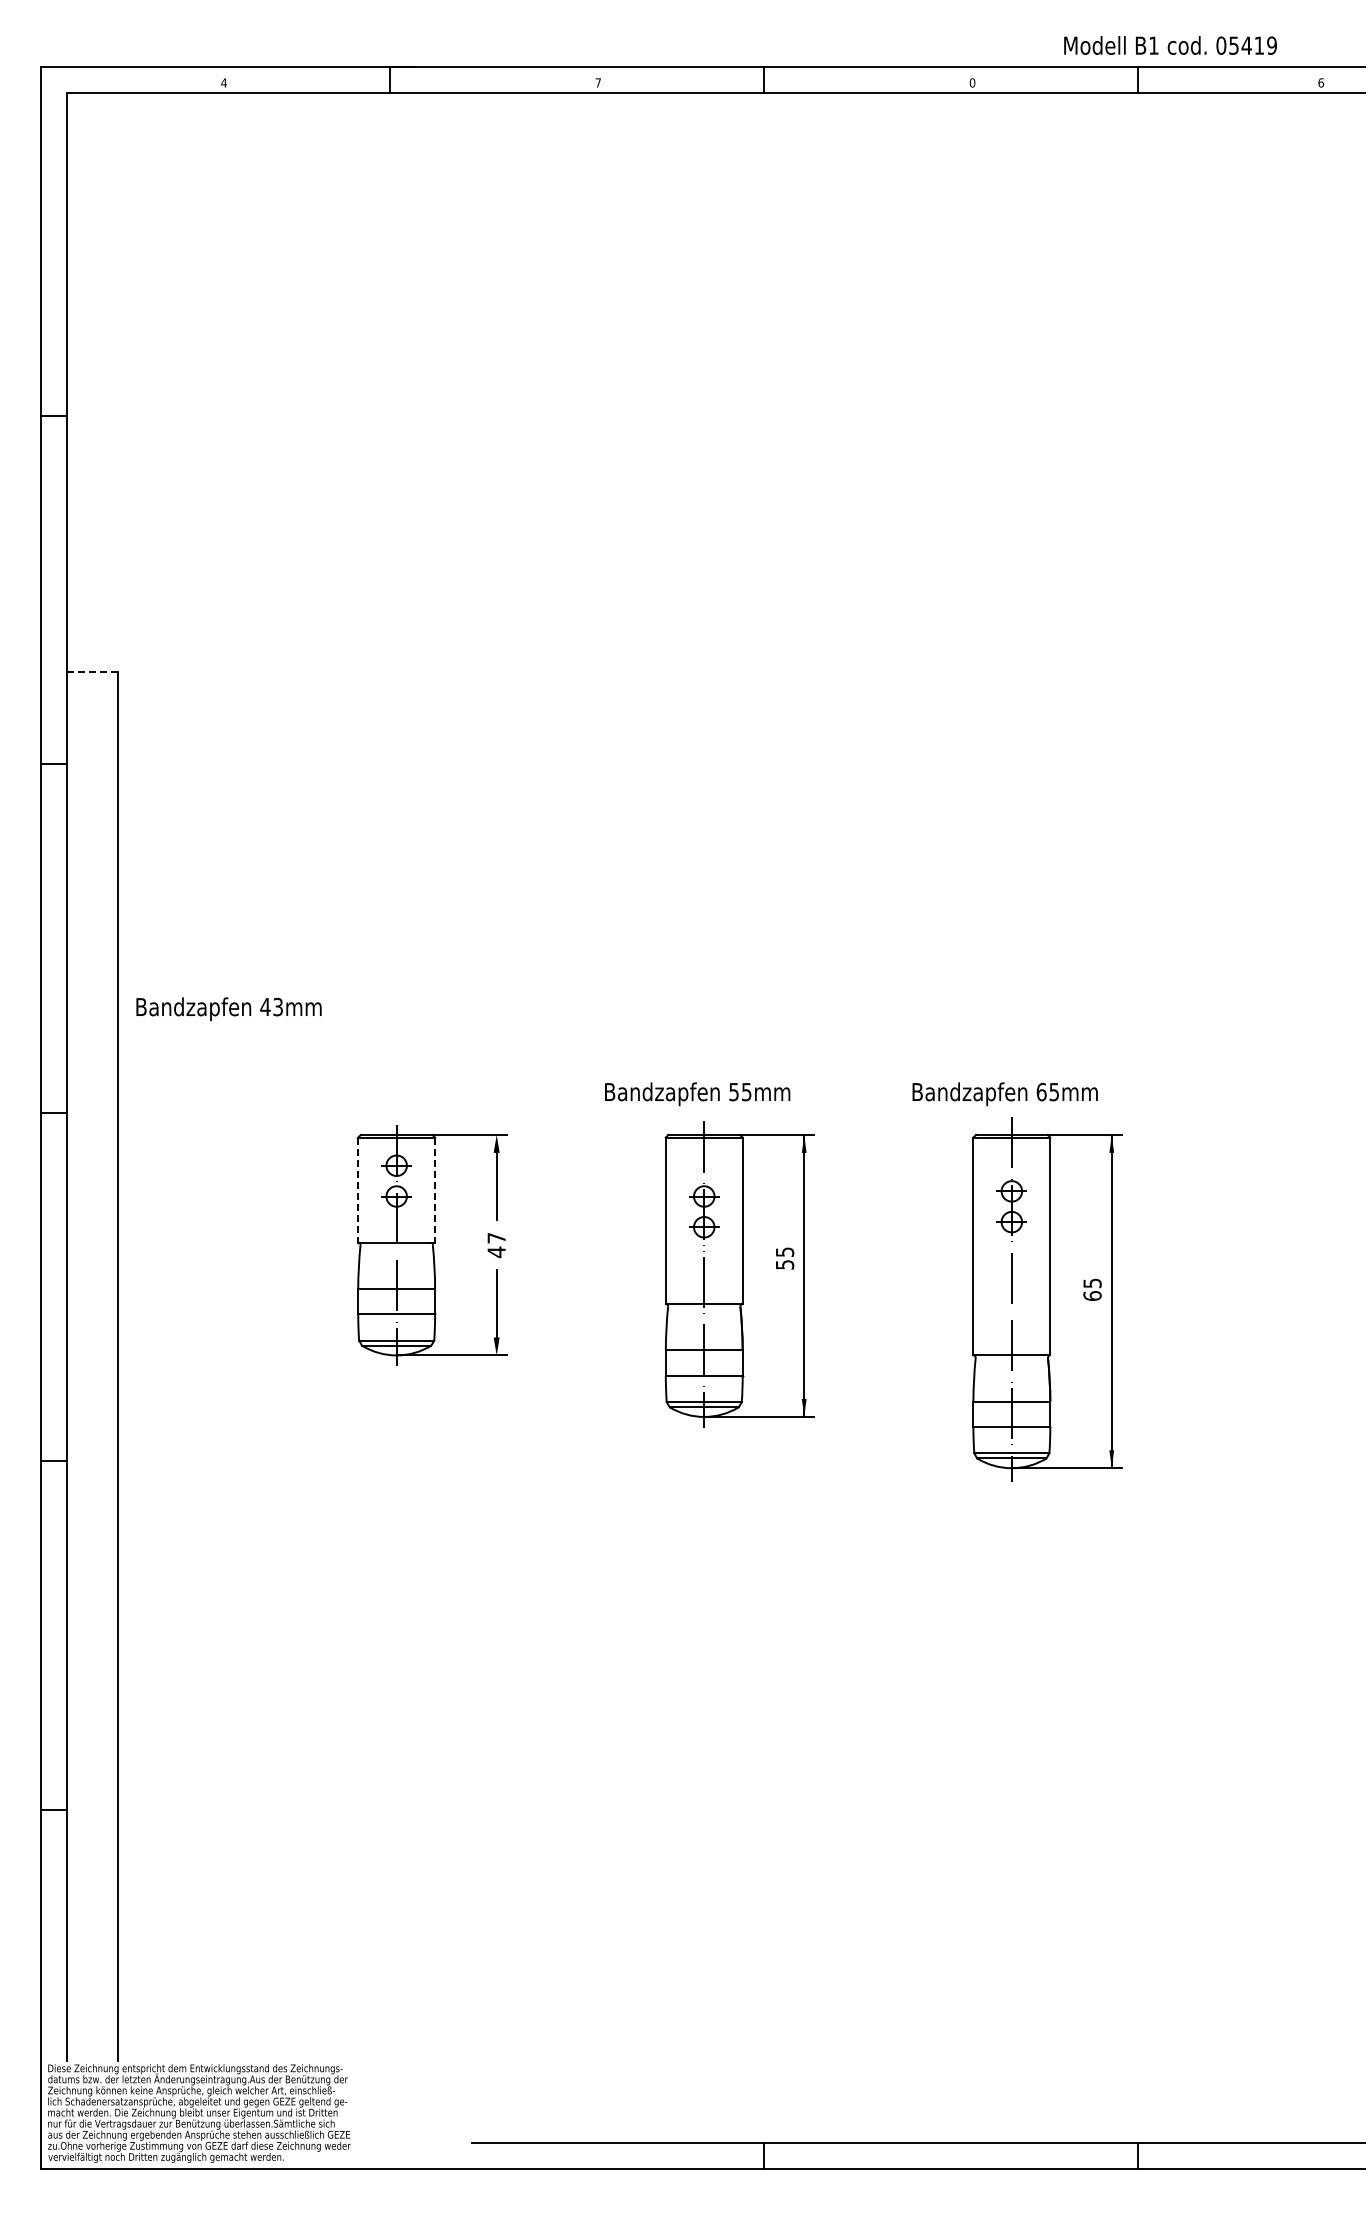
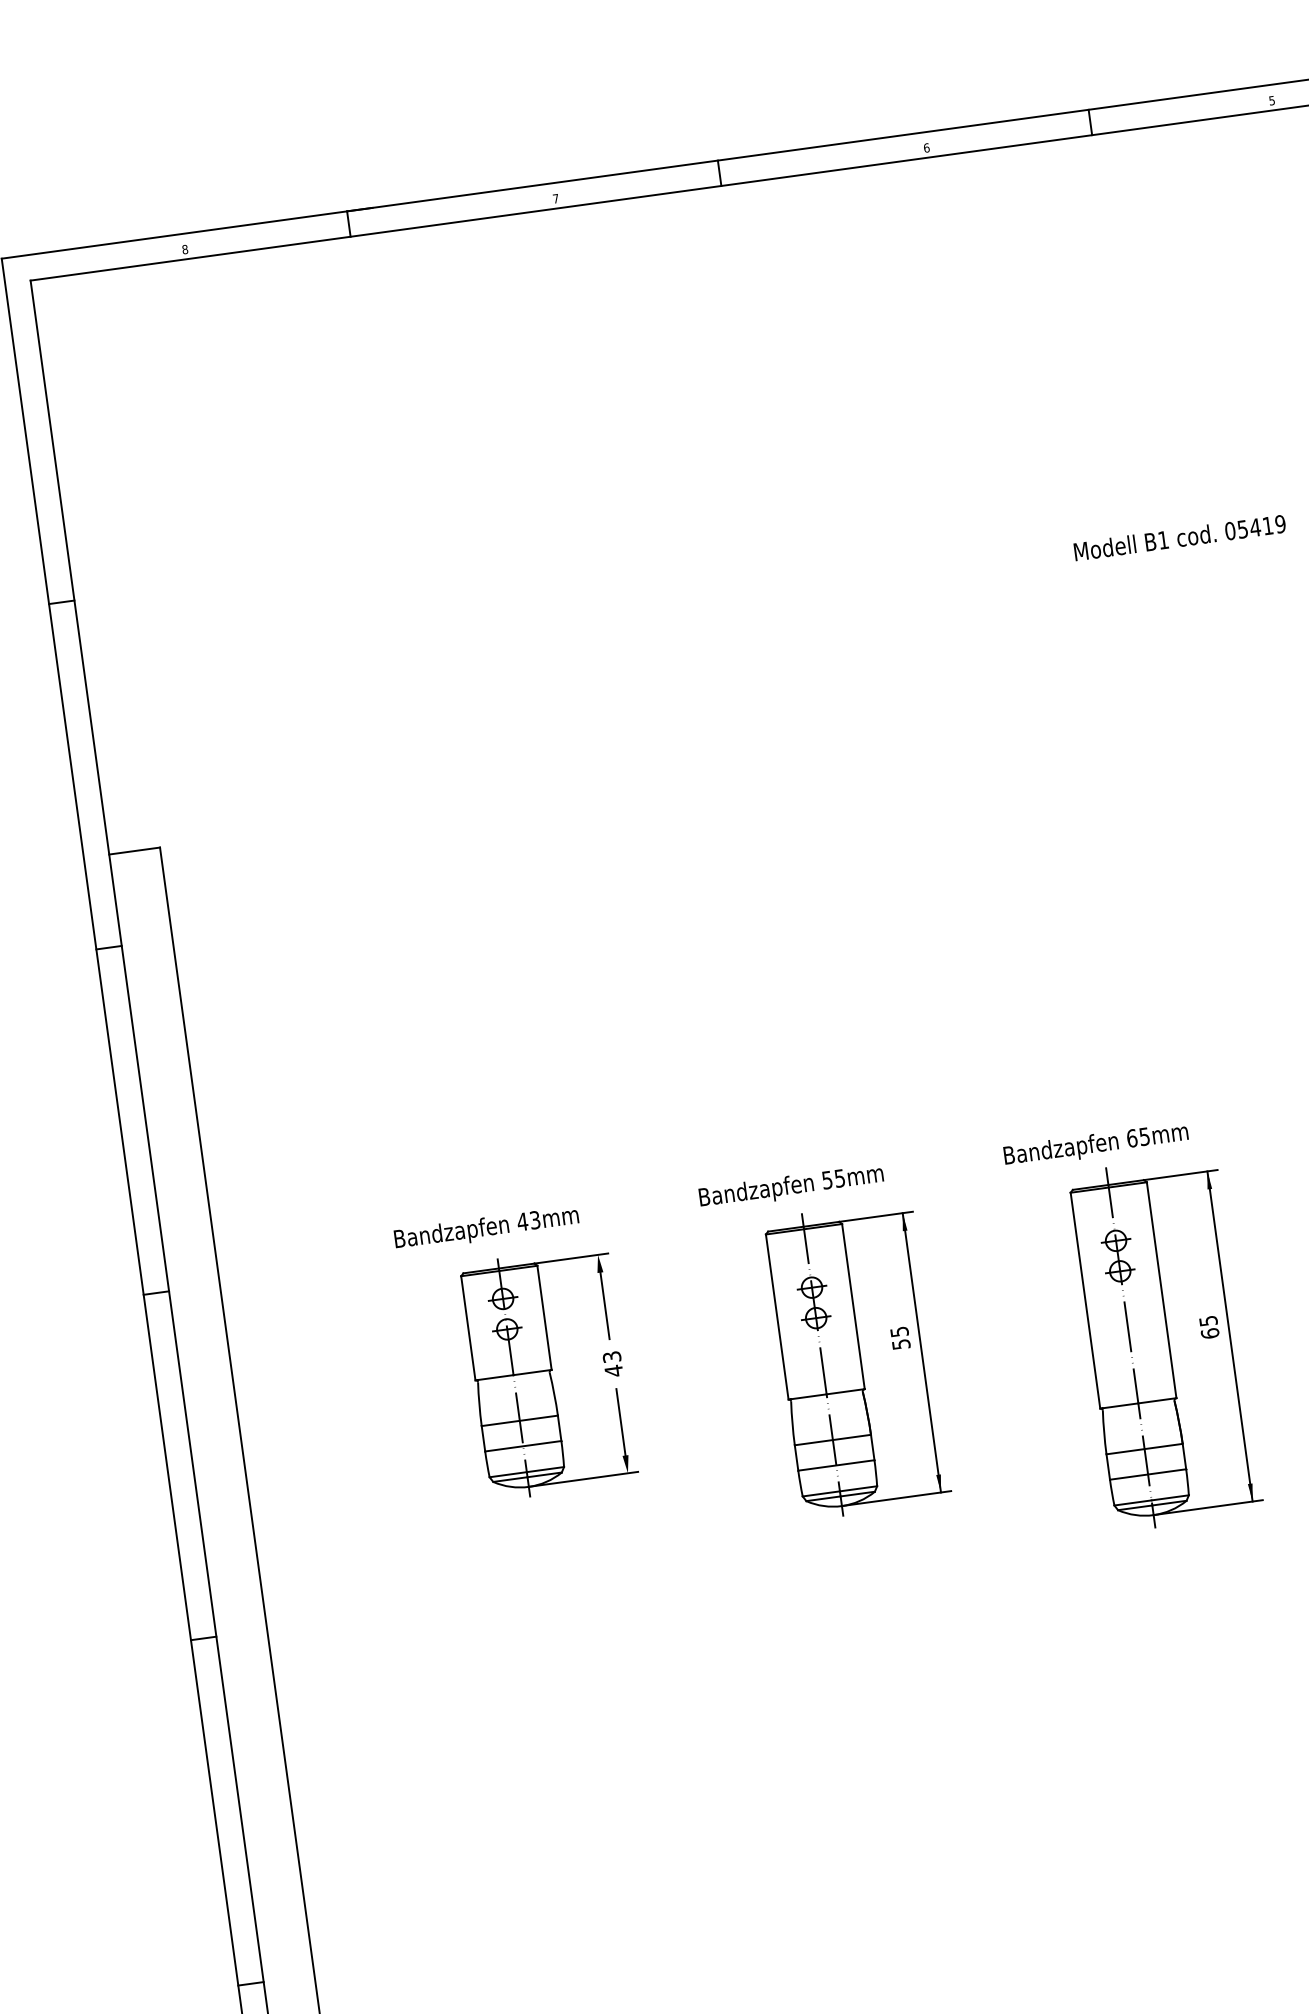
text: (1170, 45) -> (1179, 537), moved
text: (223, 82) -> (184, 249), 4 -> 8
text: (972, 82) -> (926, 147), 0 -> 6
text: (1320, 82) -> (1271, 100), 6 -> 5
line: (92, 671) -> (134, 850), dashed -> solid
text: (228, 1009) -> (486, 1229), moved
line: (358, 1190) -> (468, 1328), dashed -> solid
line: (435, 1190) -> (544, 1318), dashed -> solid
text: (496, 1238) -> (611, 1357), 47 -> 43

